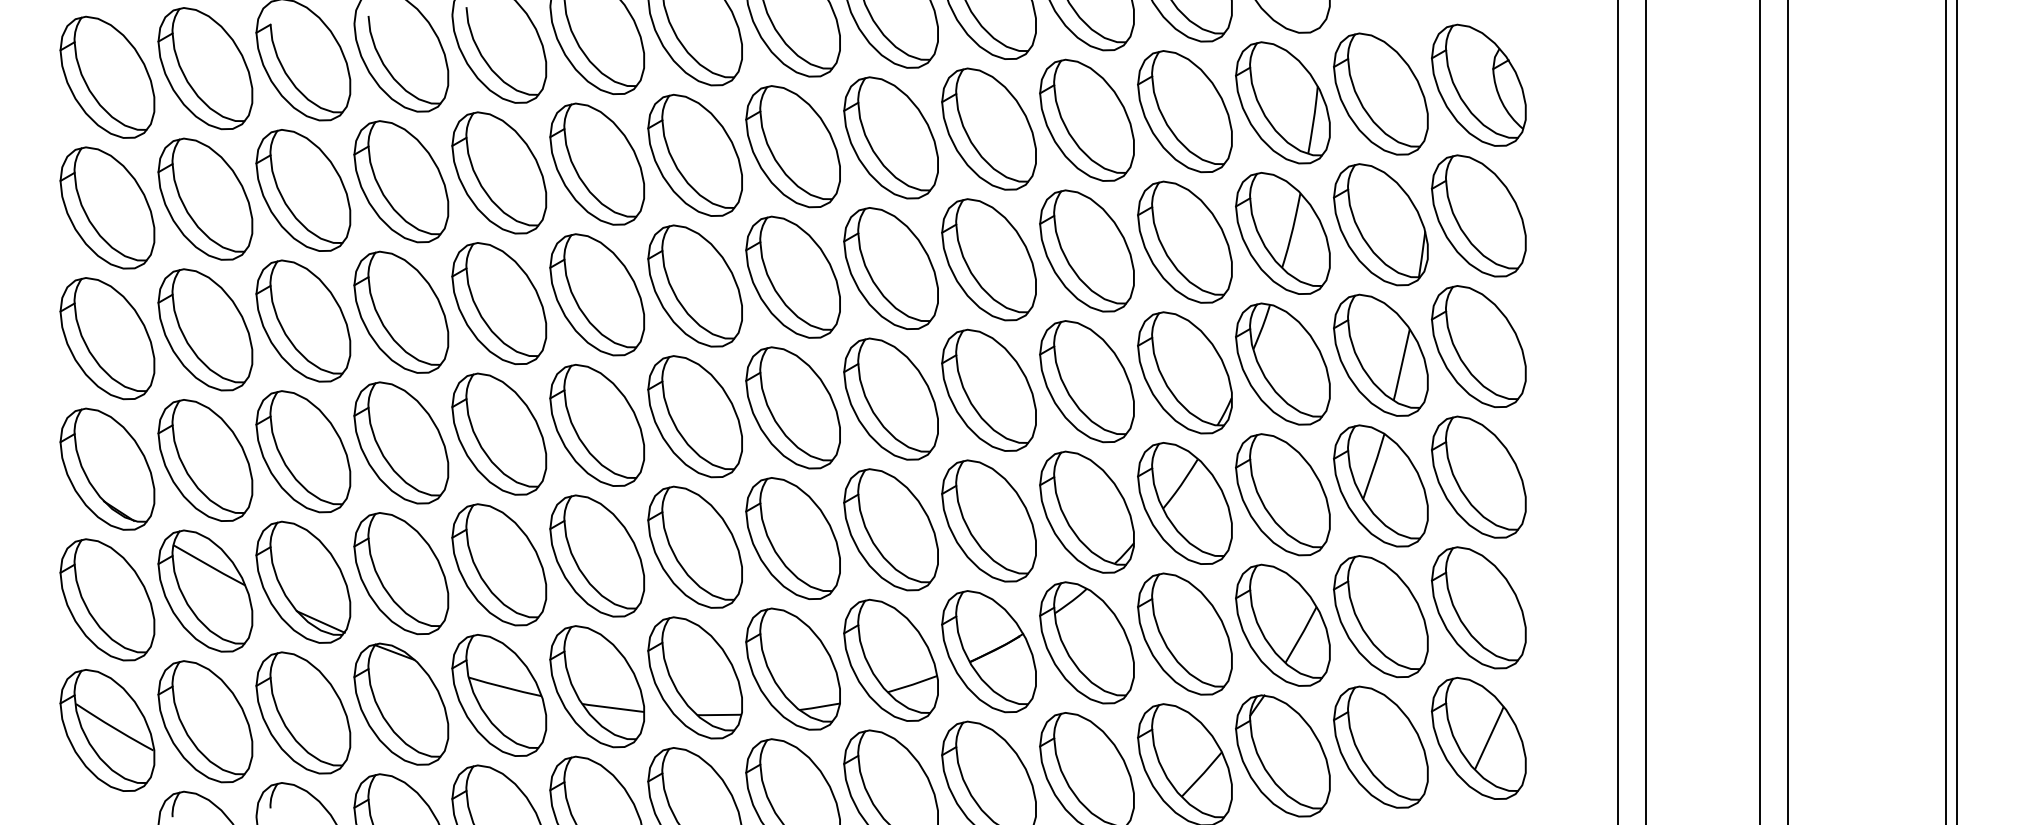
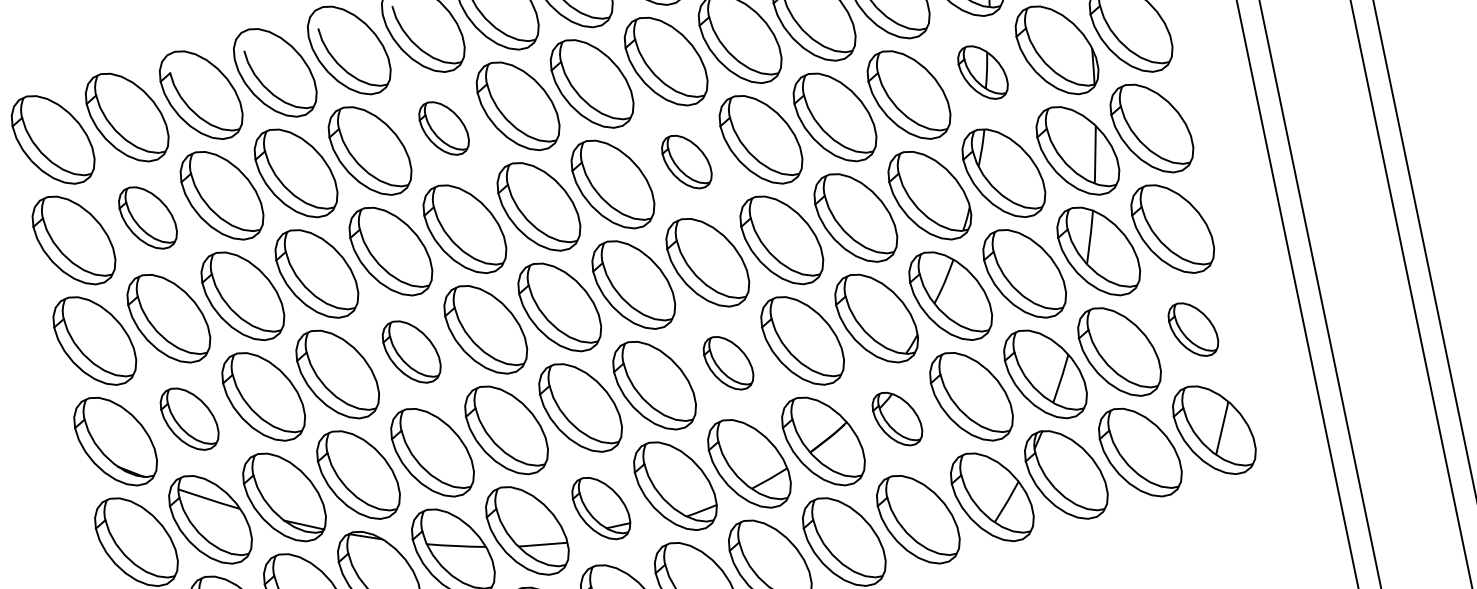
part: (597, 163) -> (444, 127), size x0.6
part: (205, 198) -> (147, 217), size x0.7
part: (1282, 233) -> (982, 72), size x0.6
part: (890, 268) -> (686, 162), size x0.6
part: (499, 433) -> (411, 351), size x0.7
part: (205, 460) -> (189, 419), size x0.7
part: (890, 529) -> (727, 363), size x0.6
part: (1478, 607) -> (1193, 329), size x0.6
part: (1086, 642) -> (896, 418), size x0.6
part: (694, 677) -> (600, 508), size x0.7

